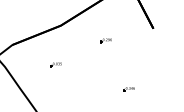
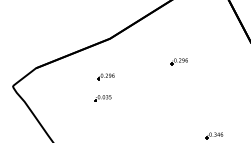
part: (57, 50) -> (104, 76), added

